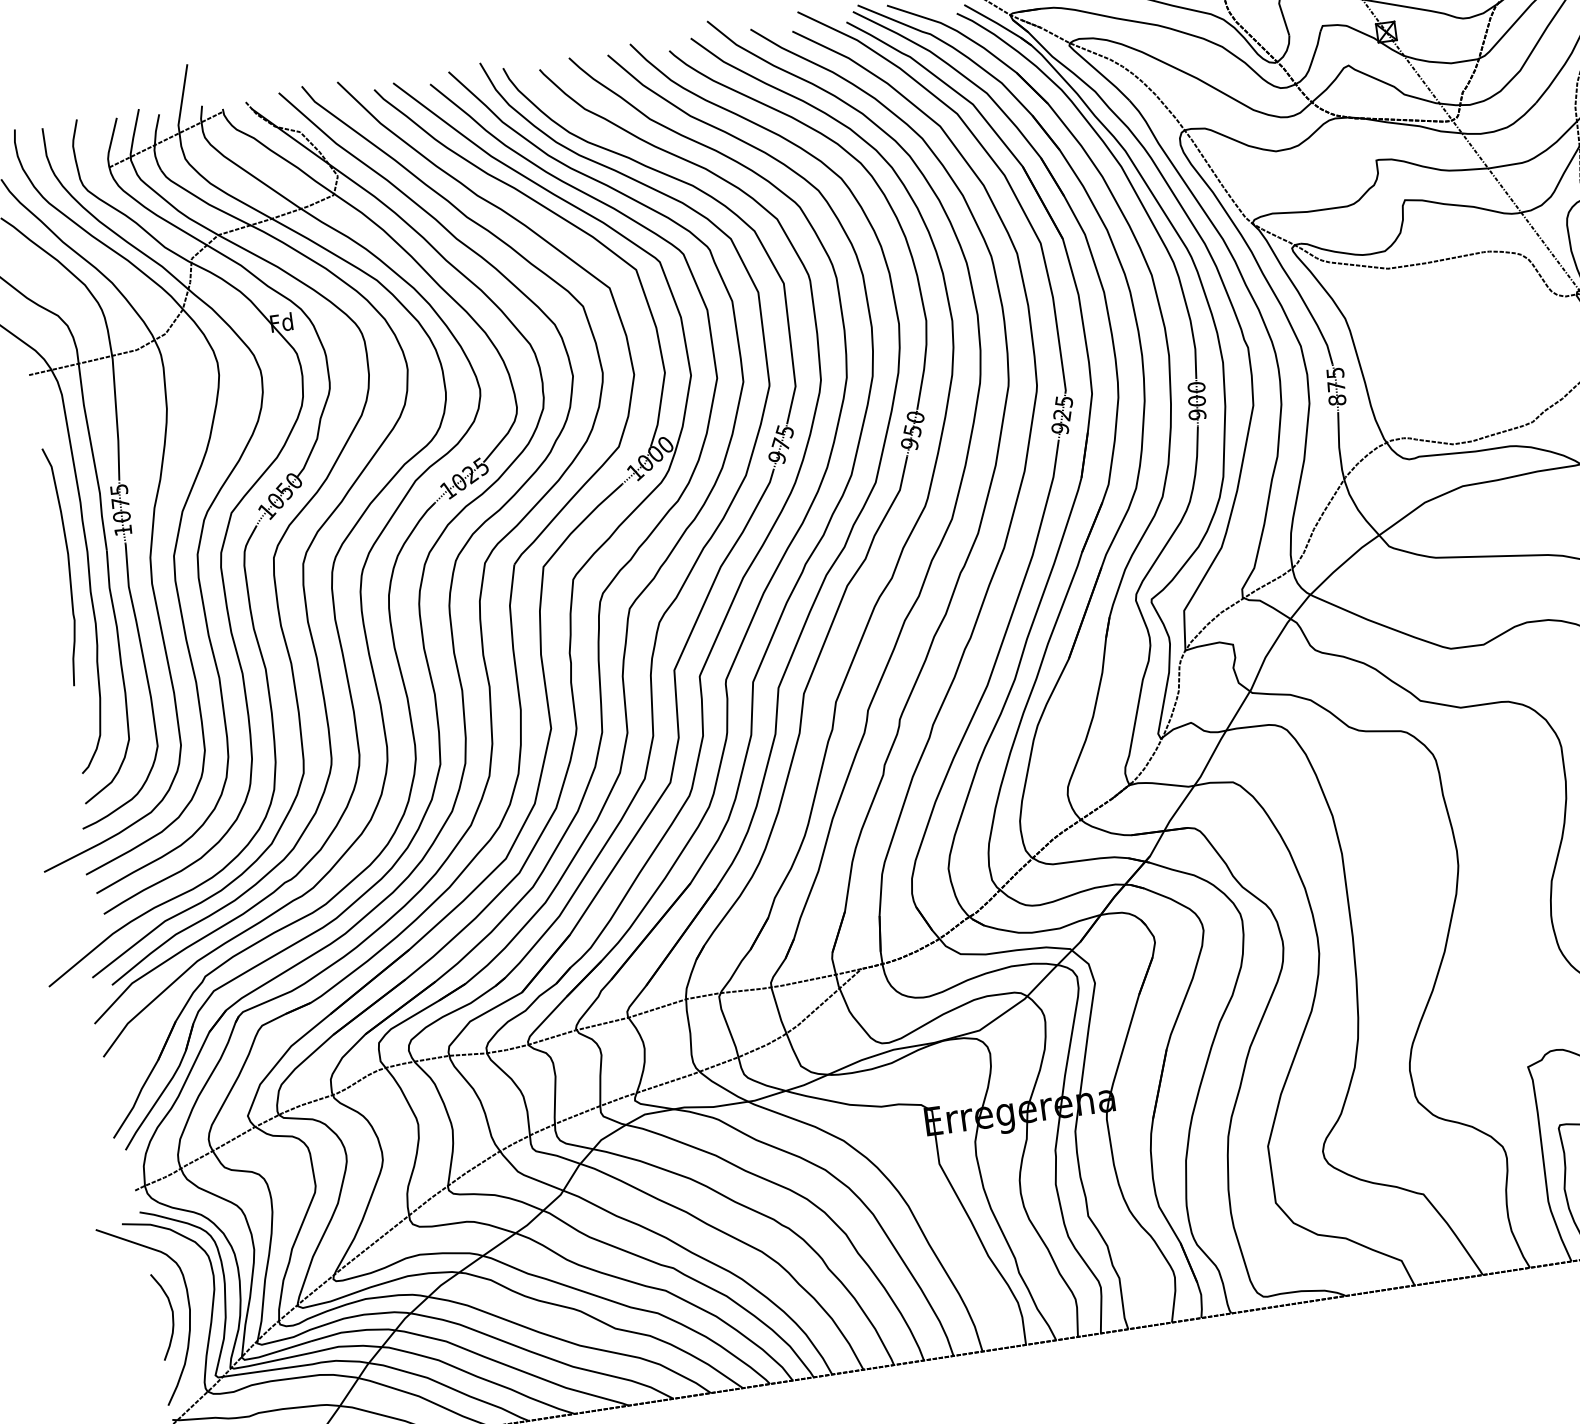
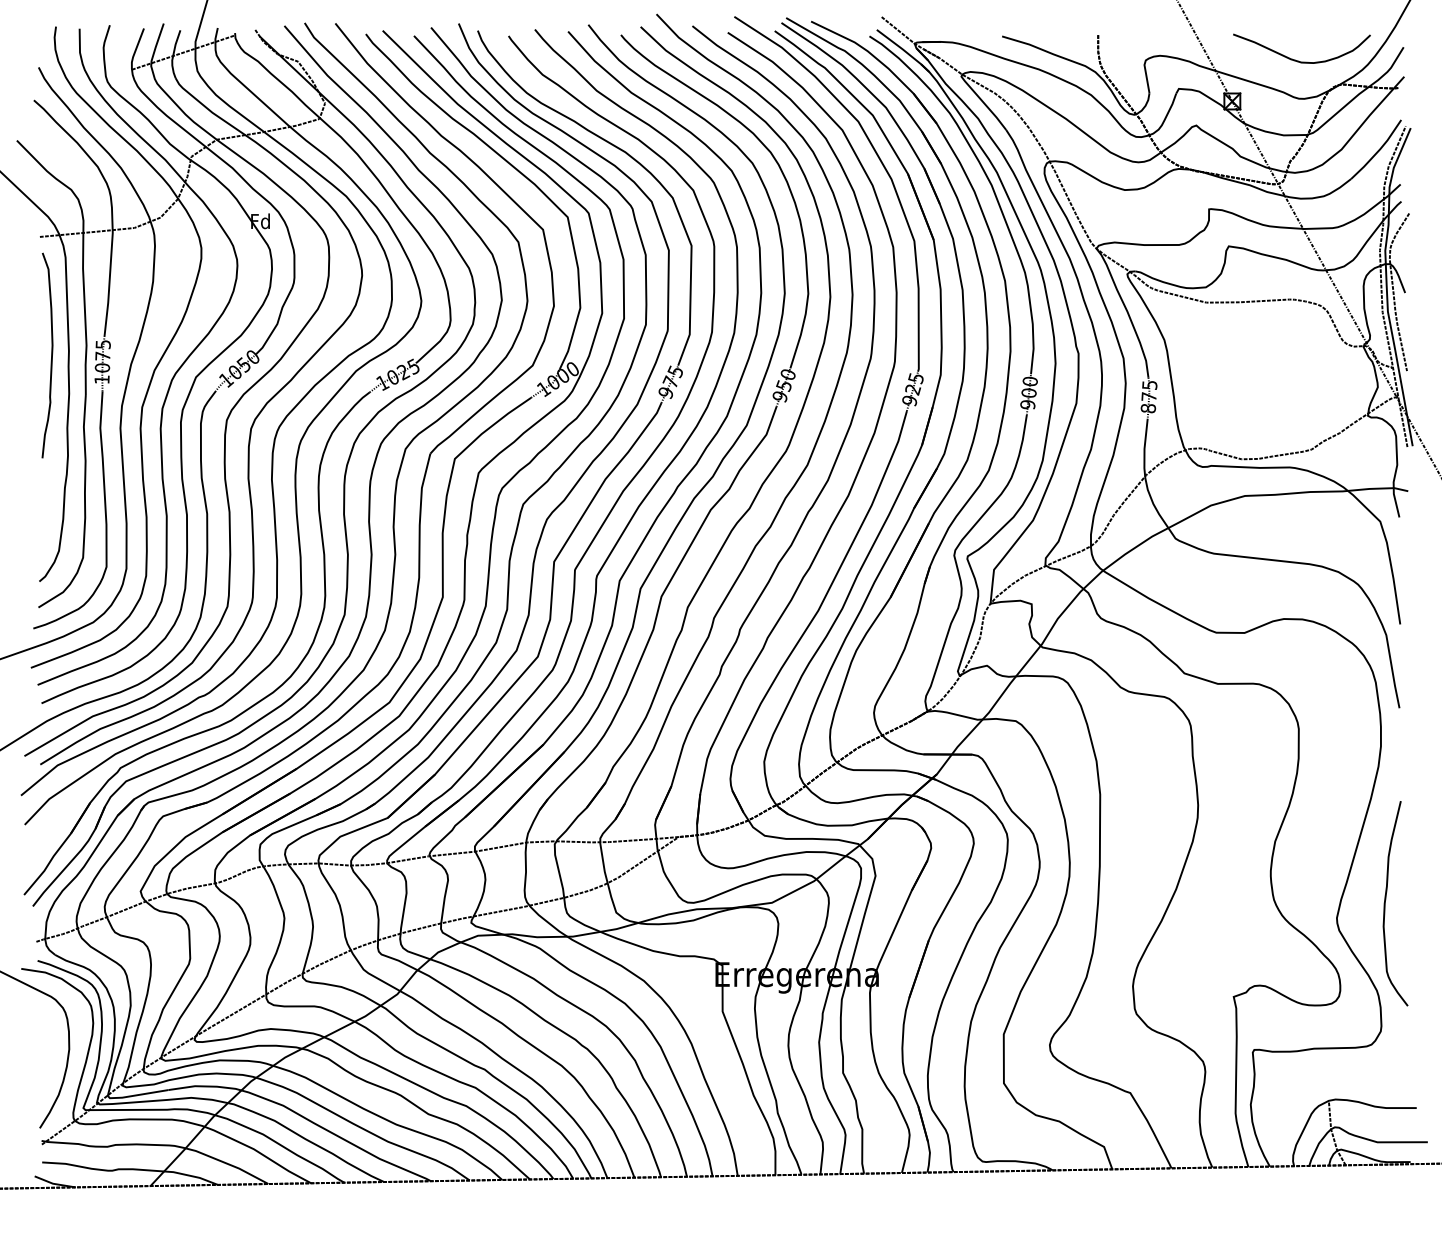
curve: (68, 565) -> (51, 355), moved
curve: (172, 1314) -> (53, 1051), removed

